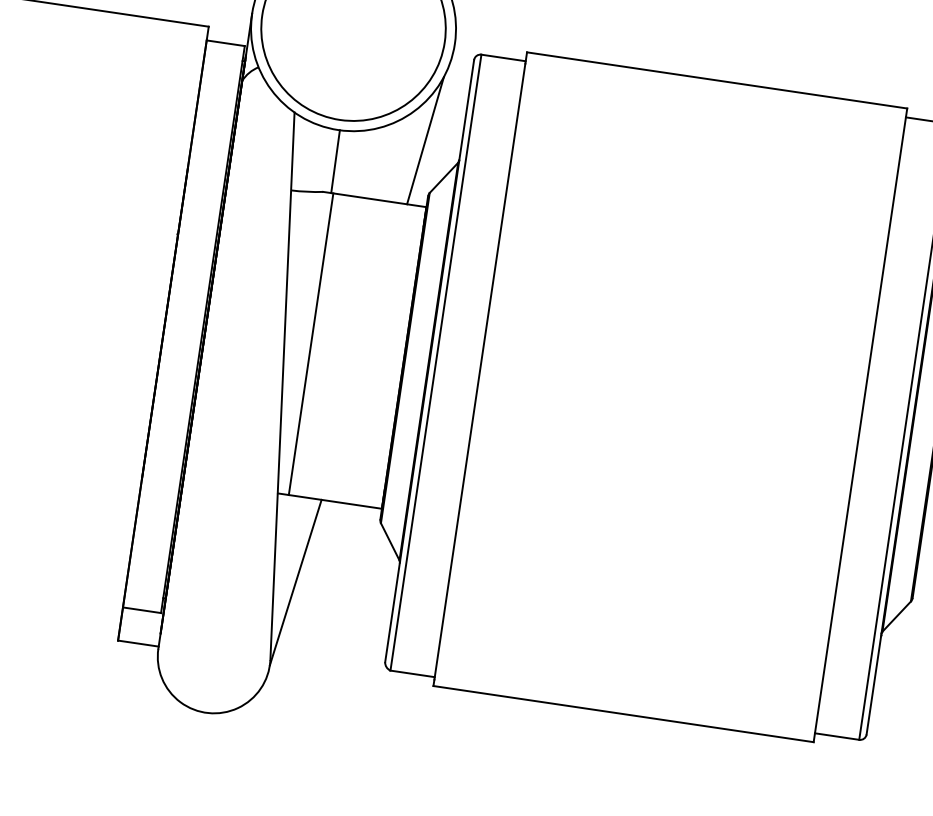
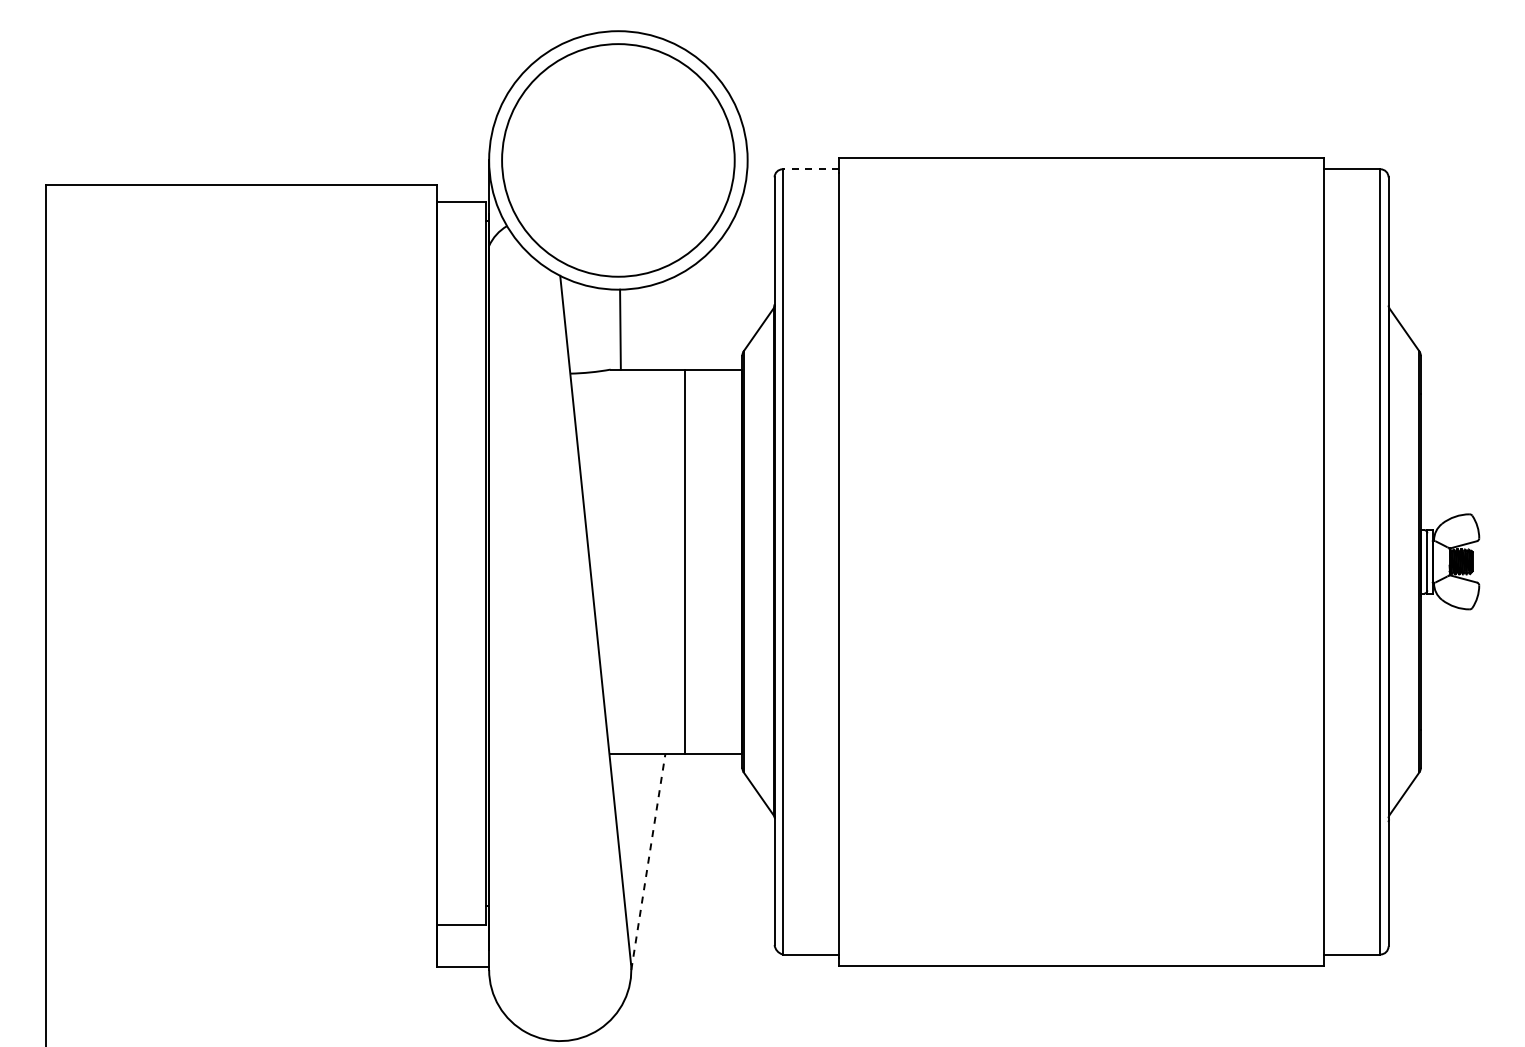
line: (503, 58) -> (810, 169), solid -> dashed
line: (425, 140) -> (728, 286), removed
line: (311, 343) -> (684, 561), moved
line: (295, 582) -> (648, 861), solid -> dashed

